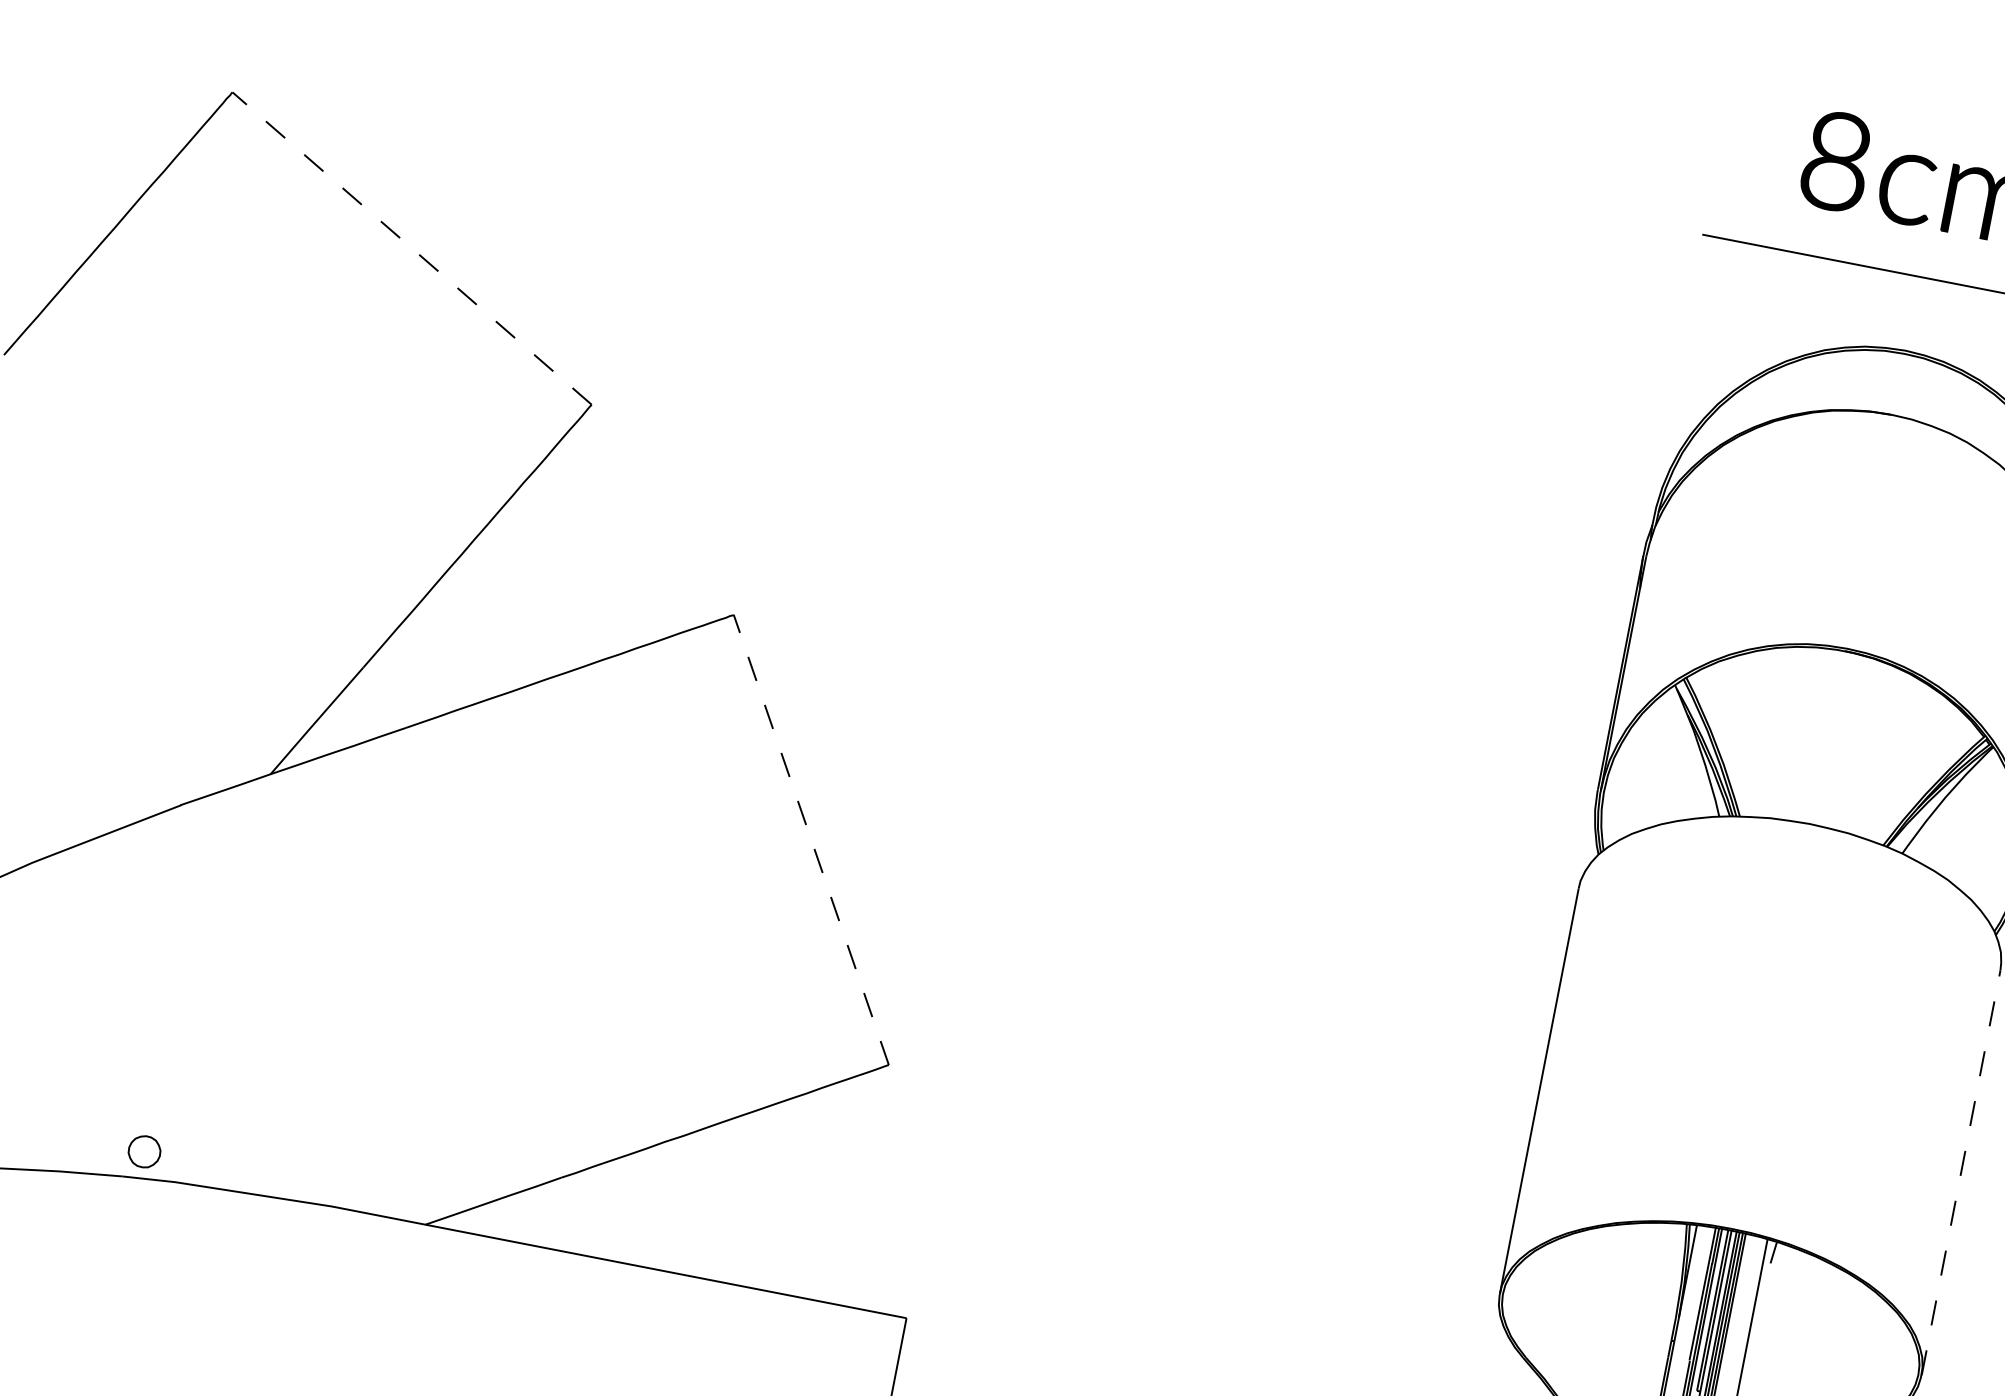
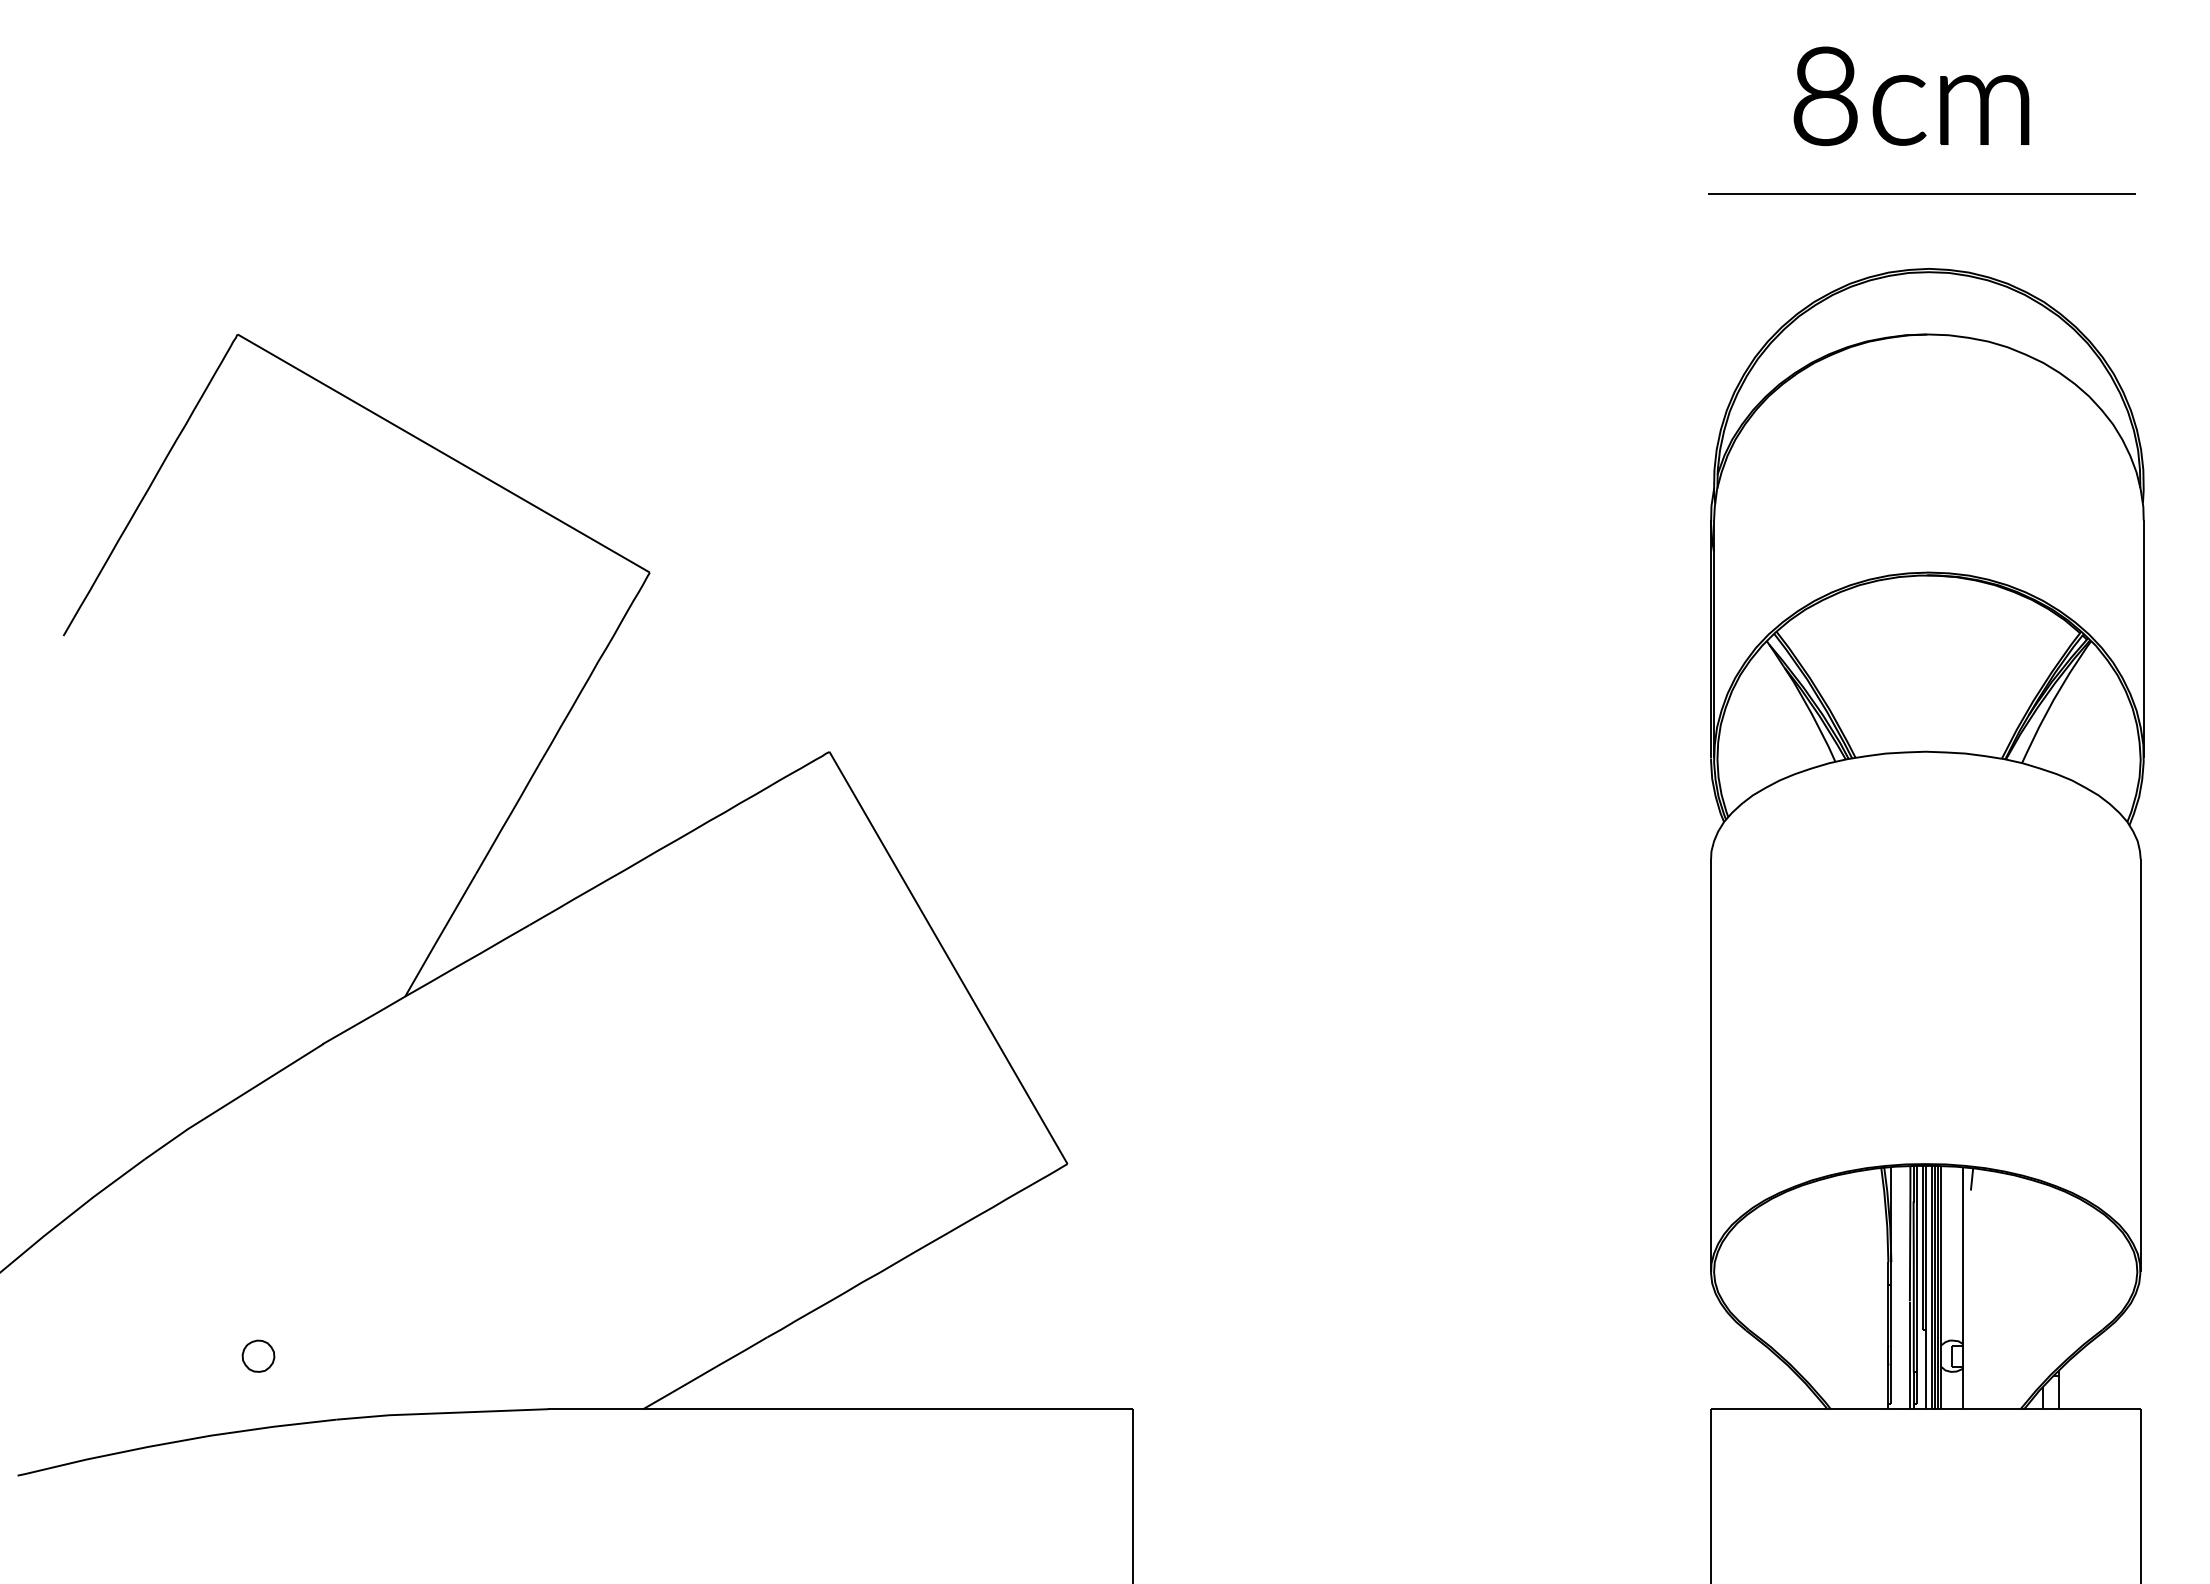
line: (411, 248) -> (443, 453), dashed -> solid
line: (811, 839) -> (948, 957), dashed -> solid
part: (144, 1151) -> (258, 1355), moved
line: (1961, 1172) -> (2140, 1064), dashed -> solid

